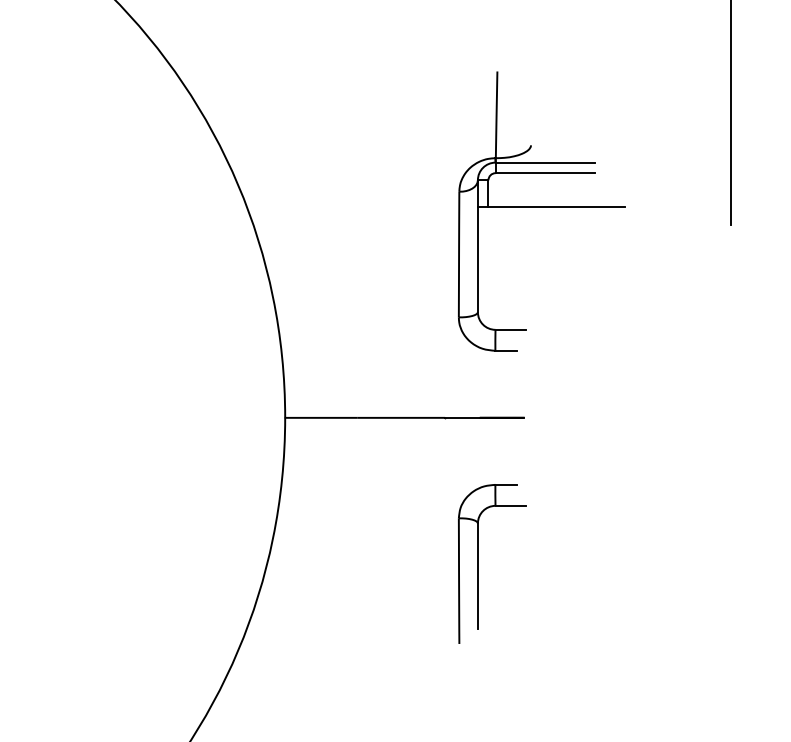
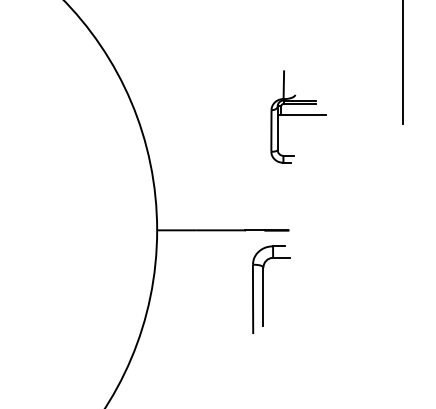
part: (541, 211) -> (298, 116), size x0.6
part: (478, 563) -> (263, 289), moved

